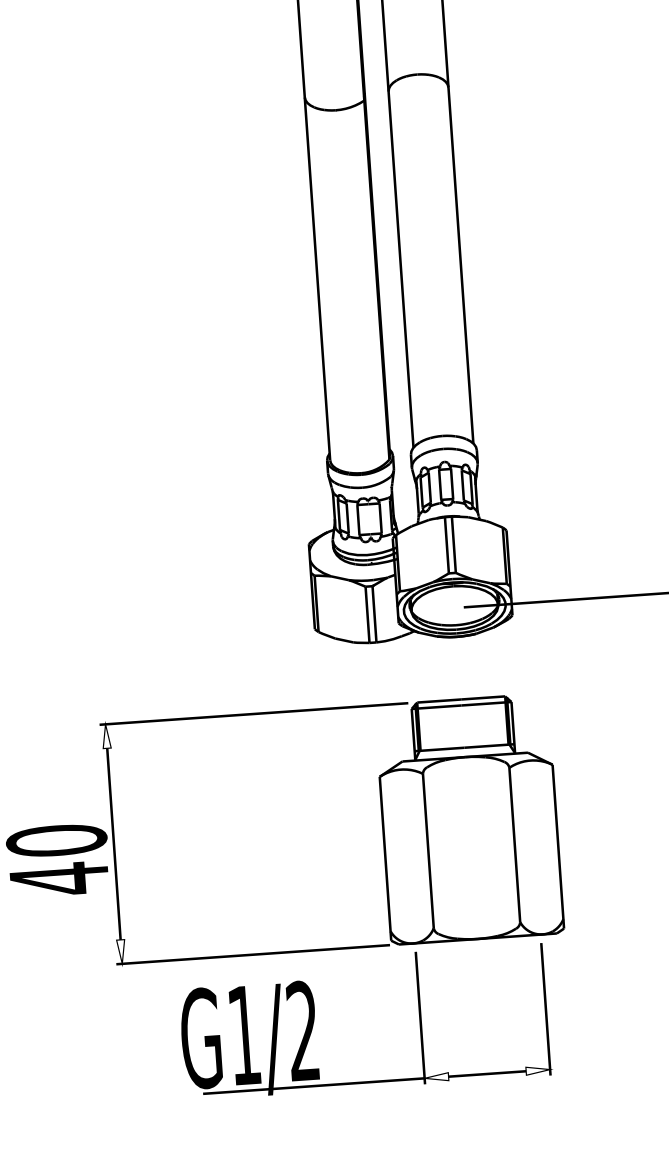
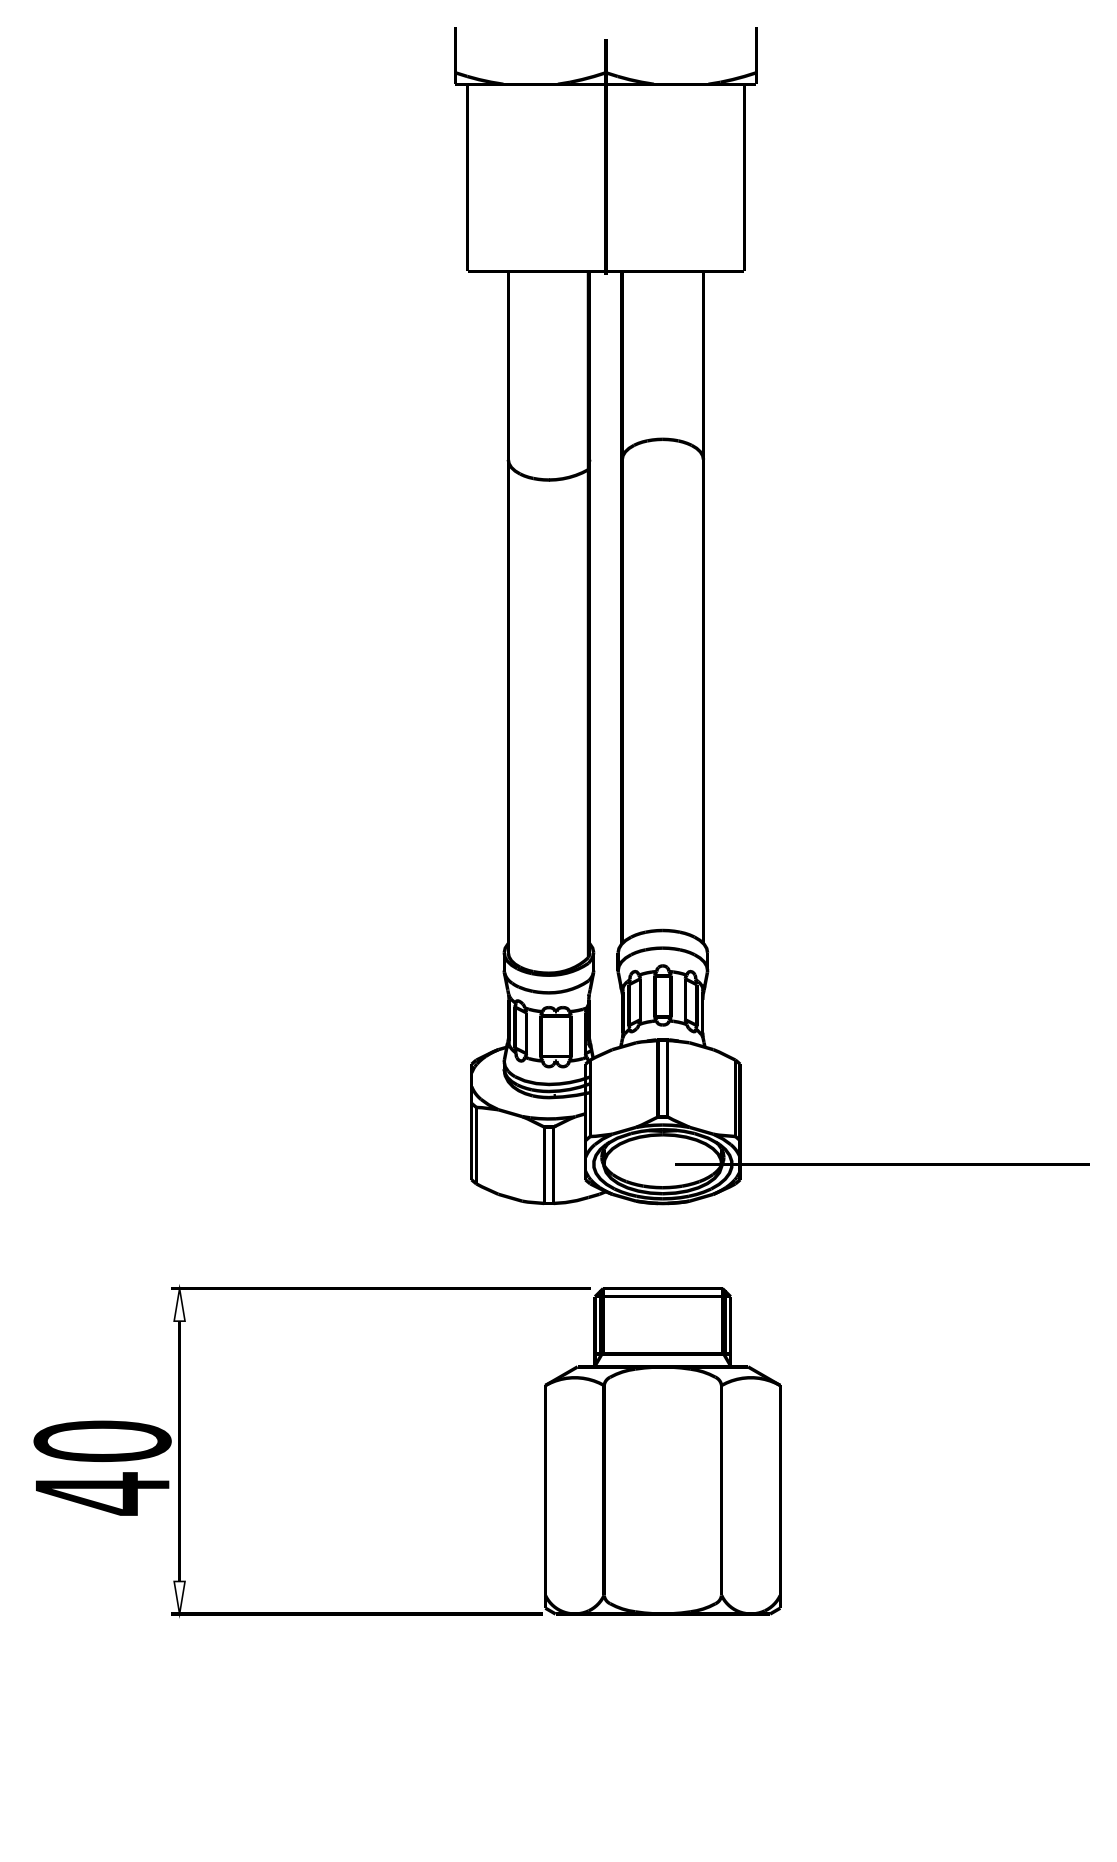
part: (314, 1019) -> (434, 1707), removed

